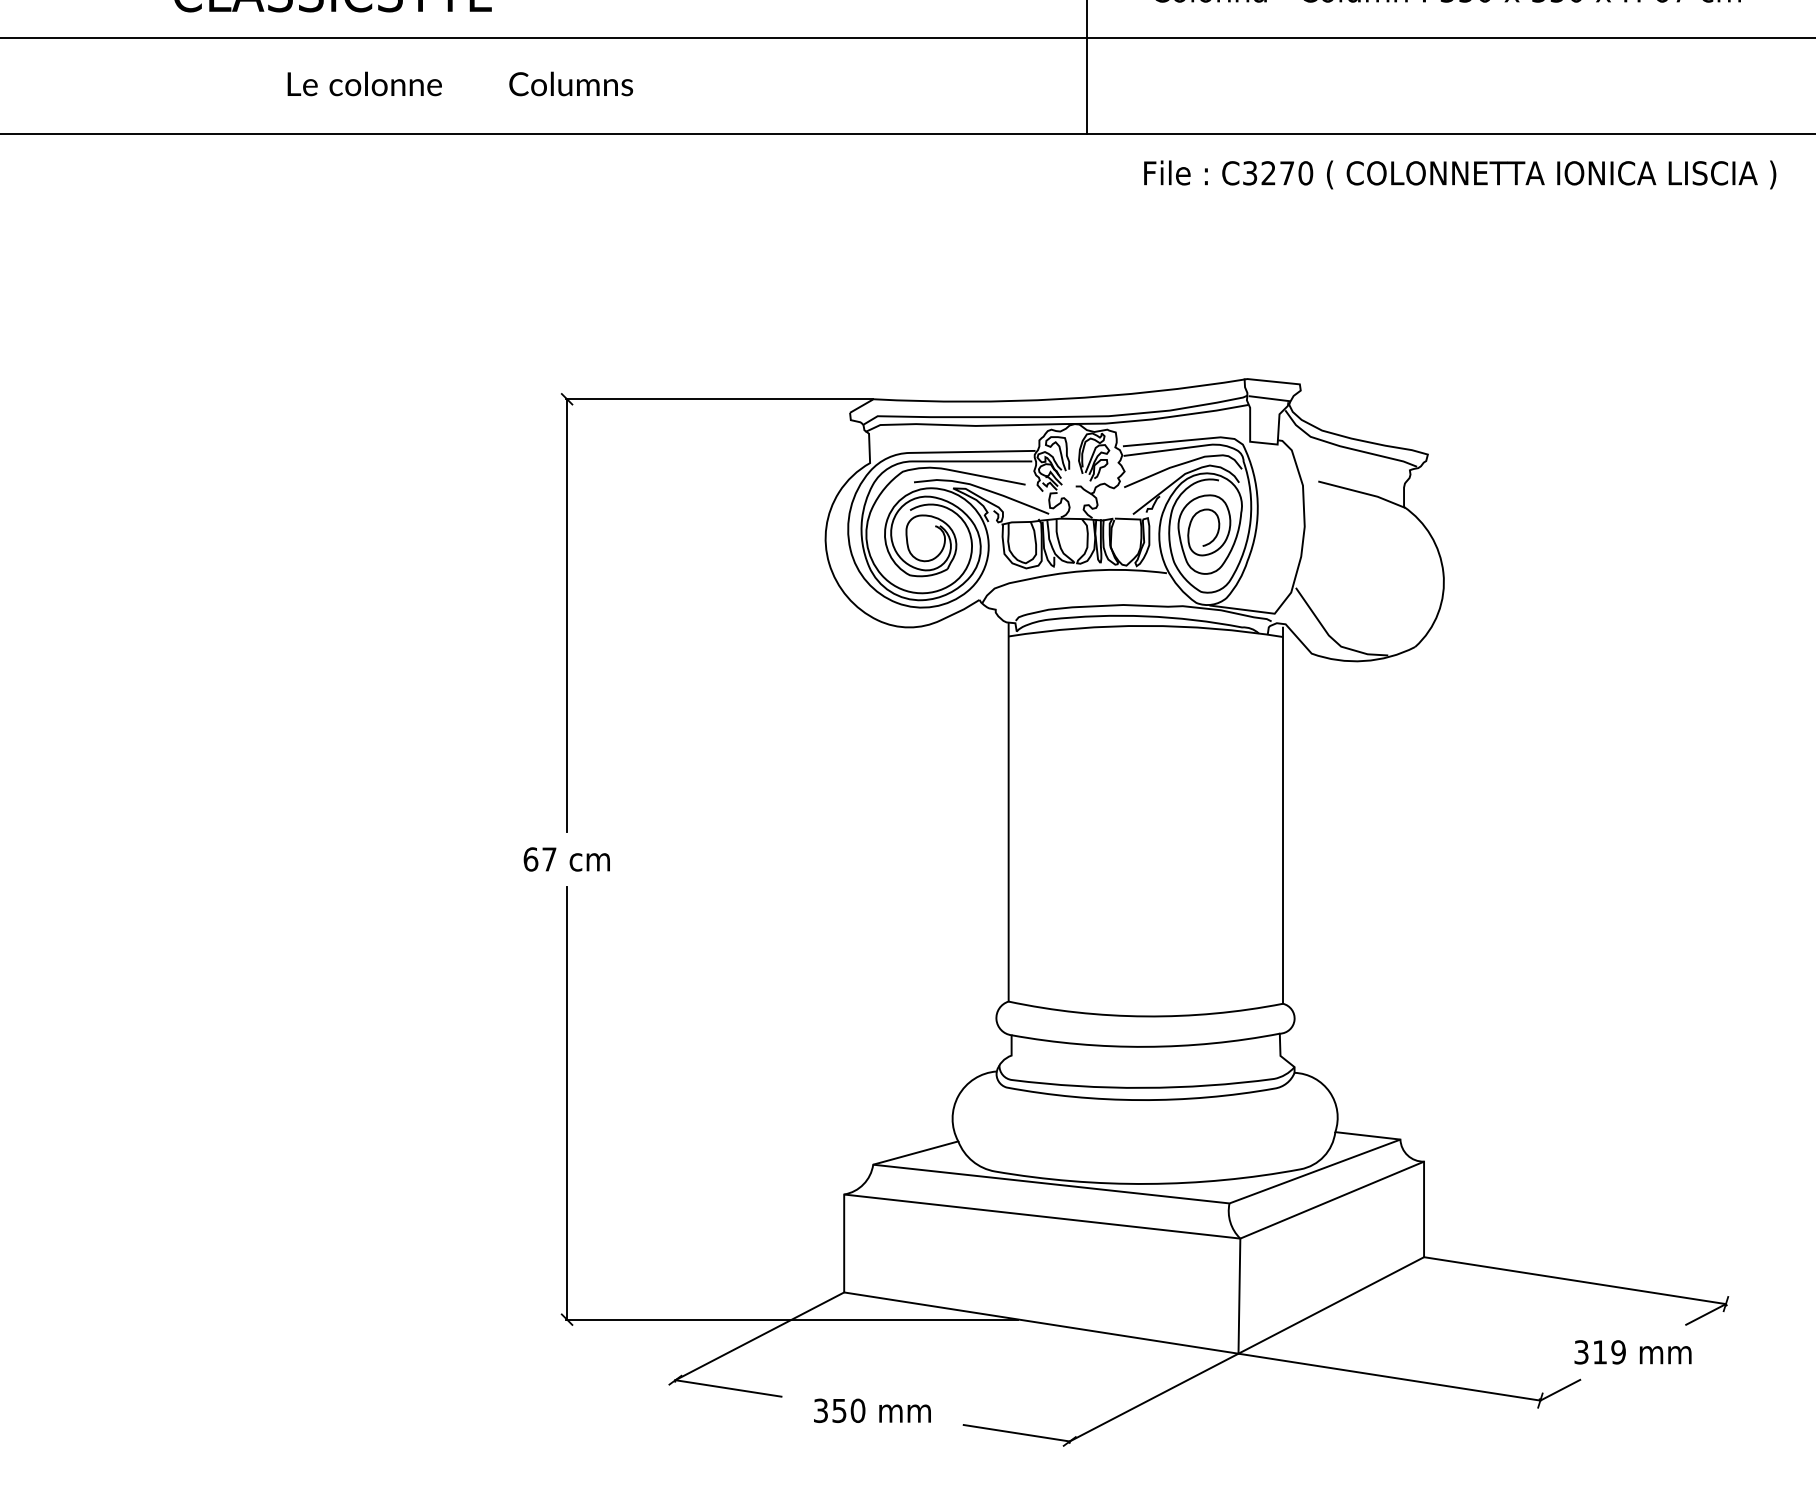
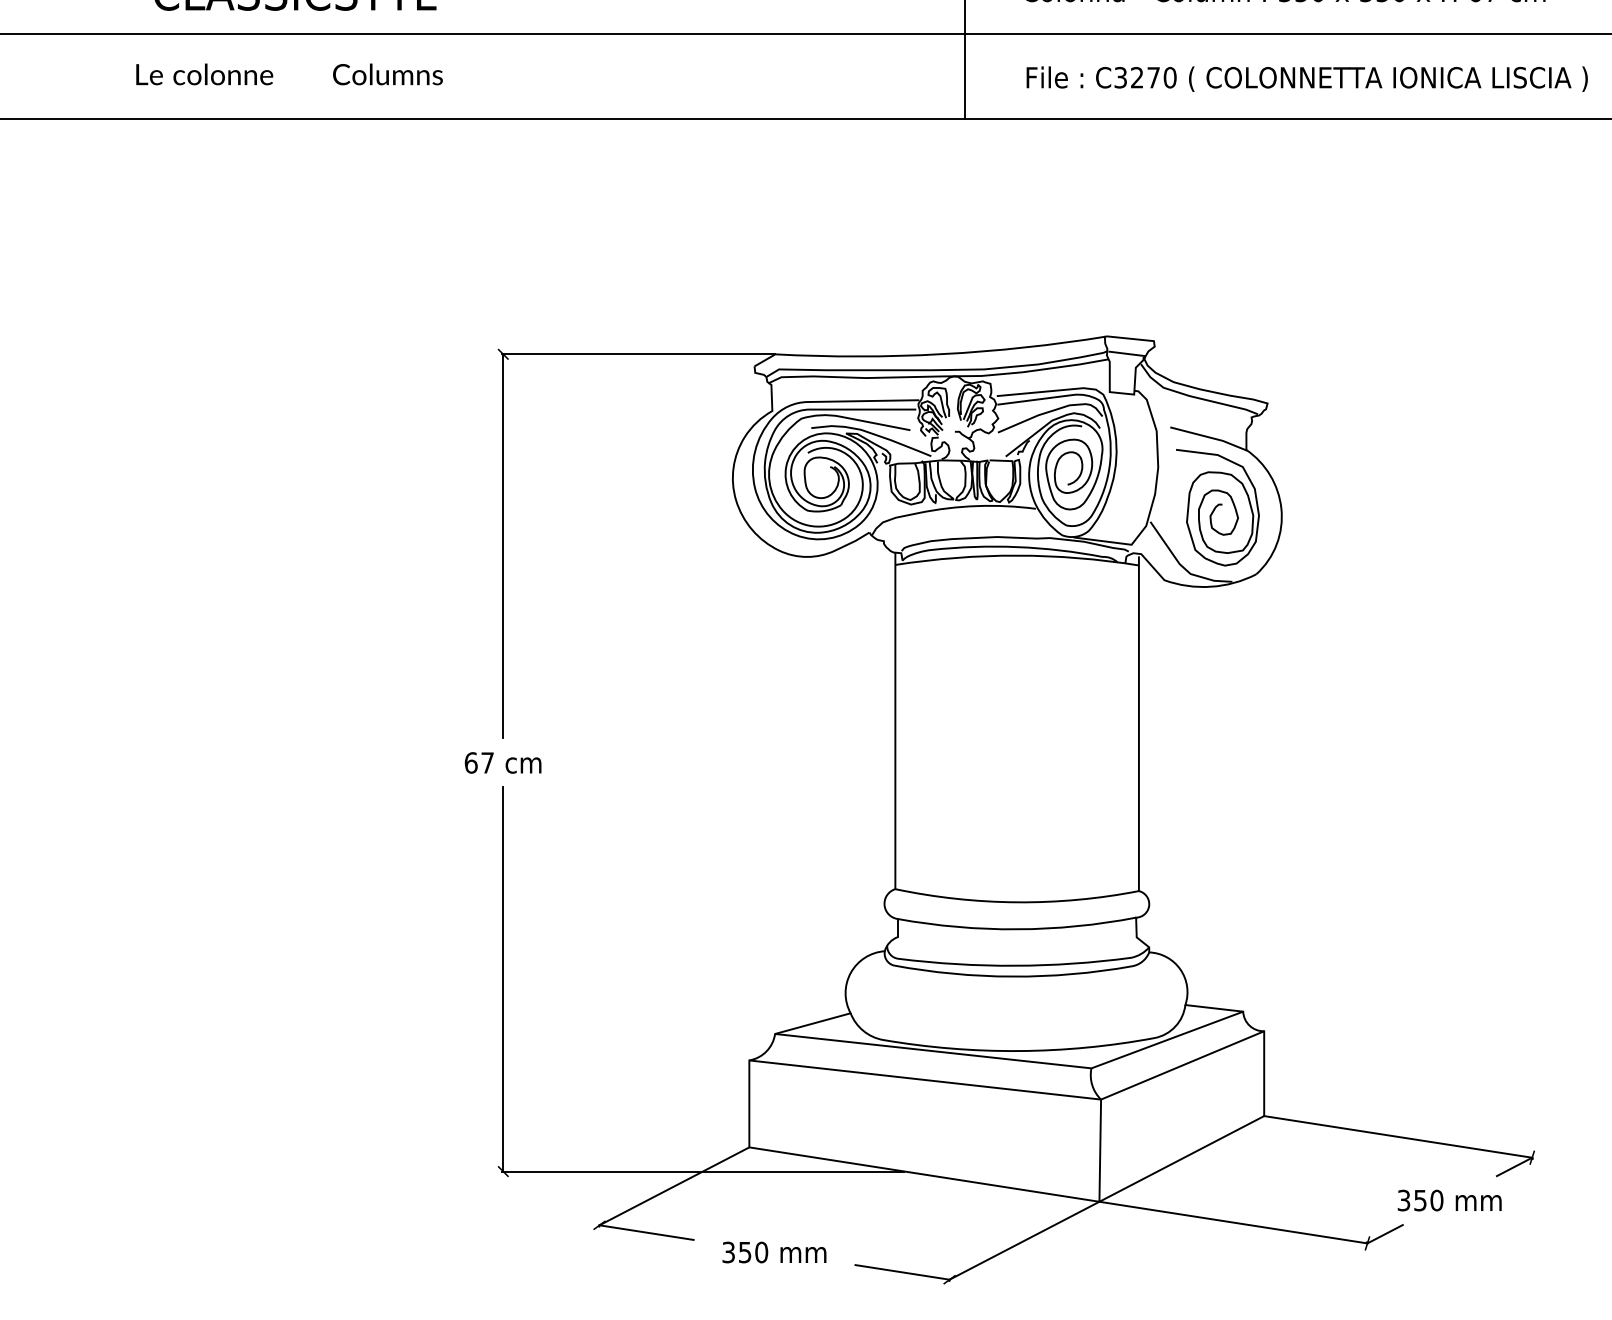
text: (460, 84) -> (289, 74), moved
text: (1459, 174) -> (1306, 78), moved
curve: (1371, 570) -> (1217, 506), added
text: (1609, 1352) -> (1428, 1200), 319 -> 350

